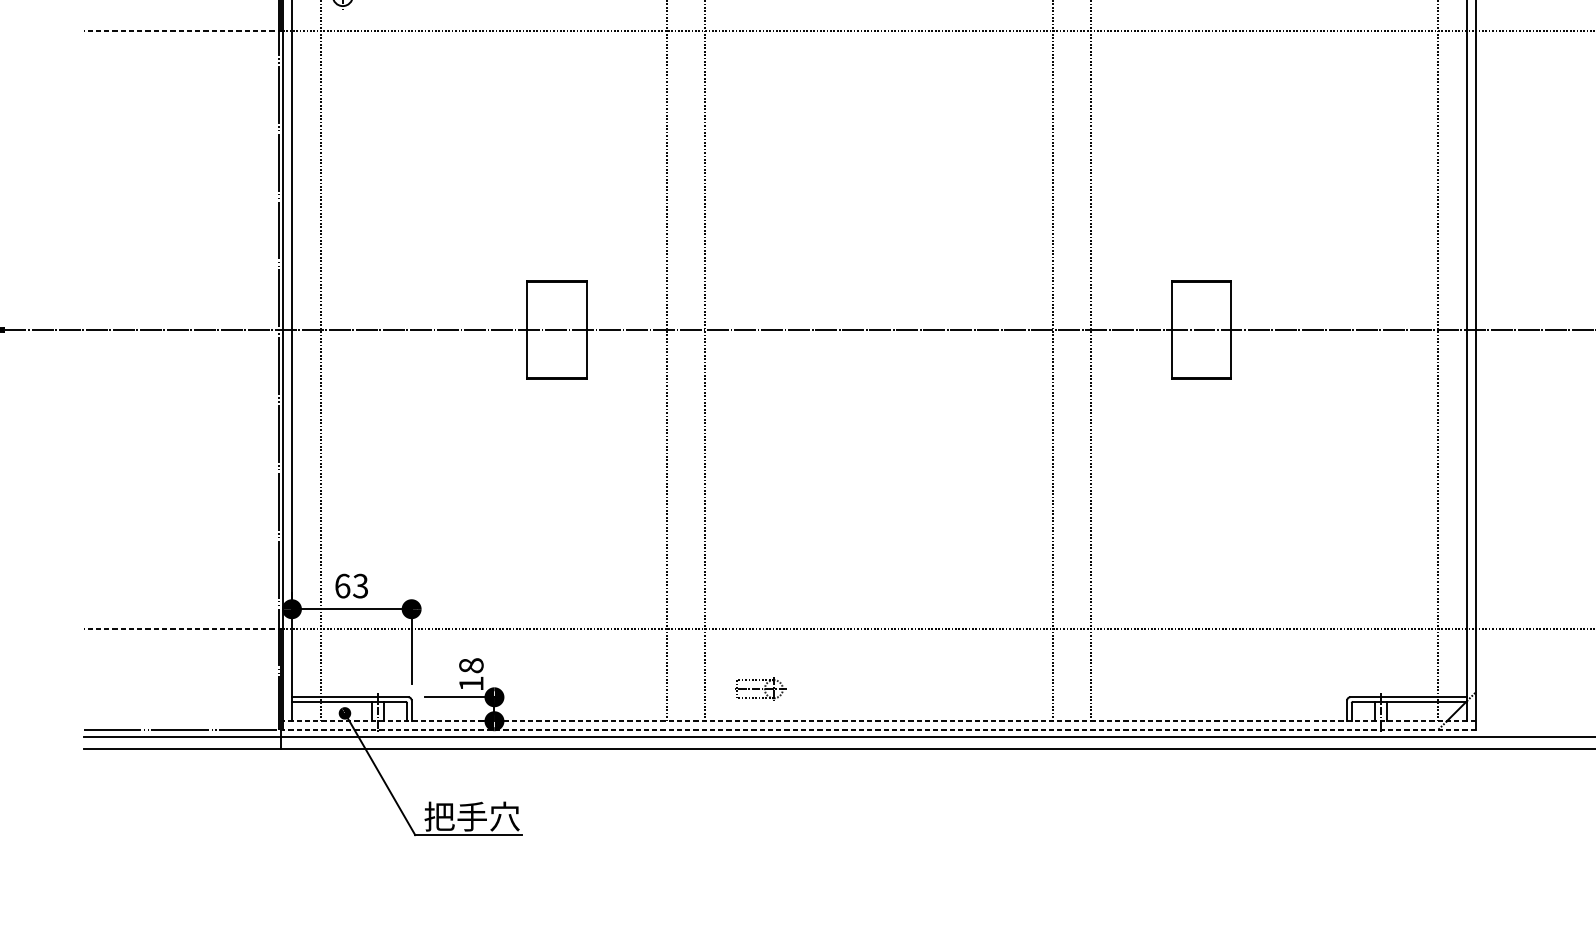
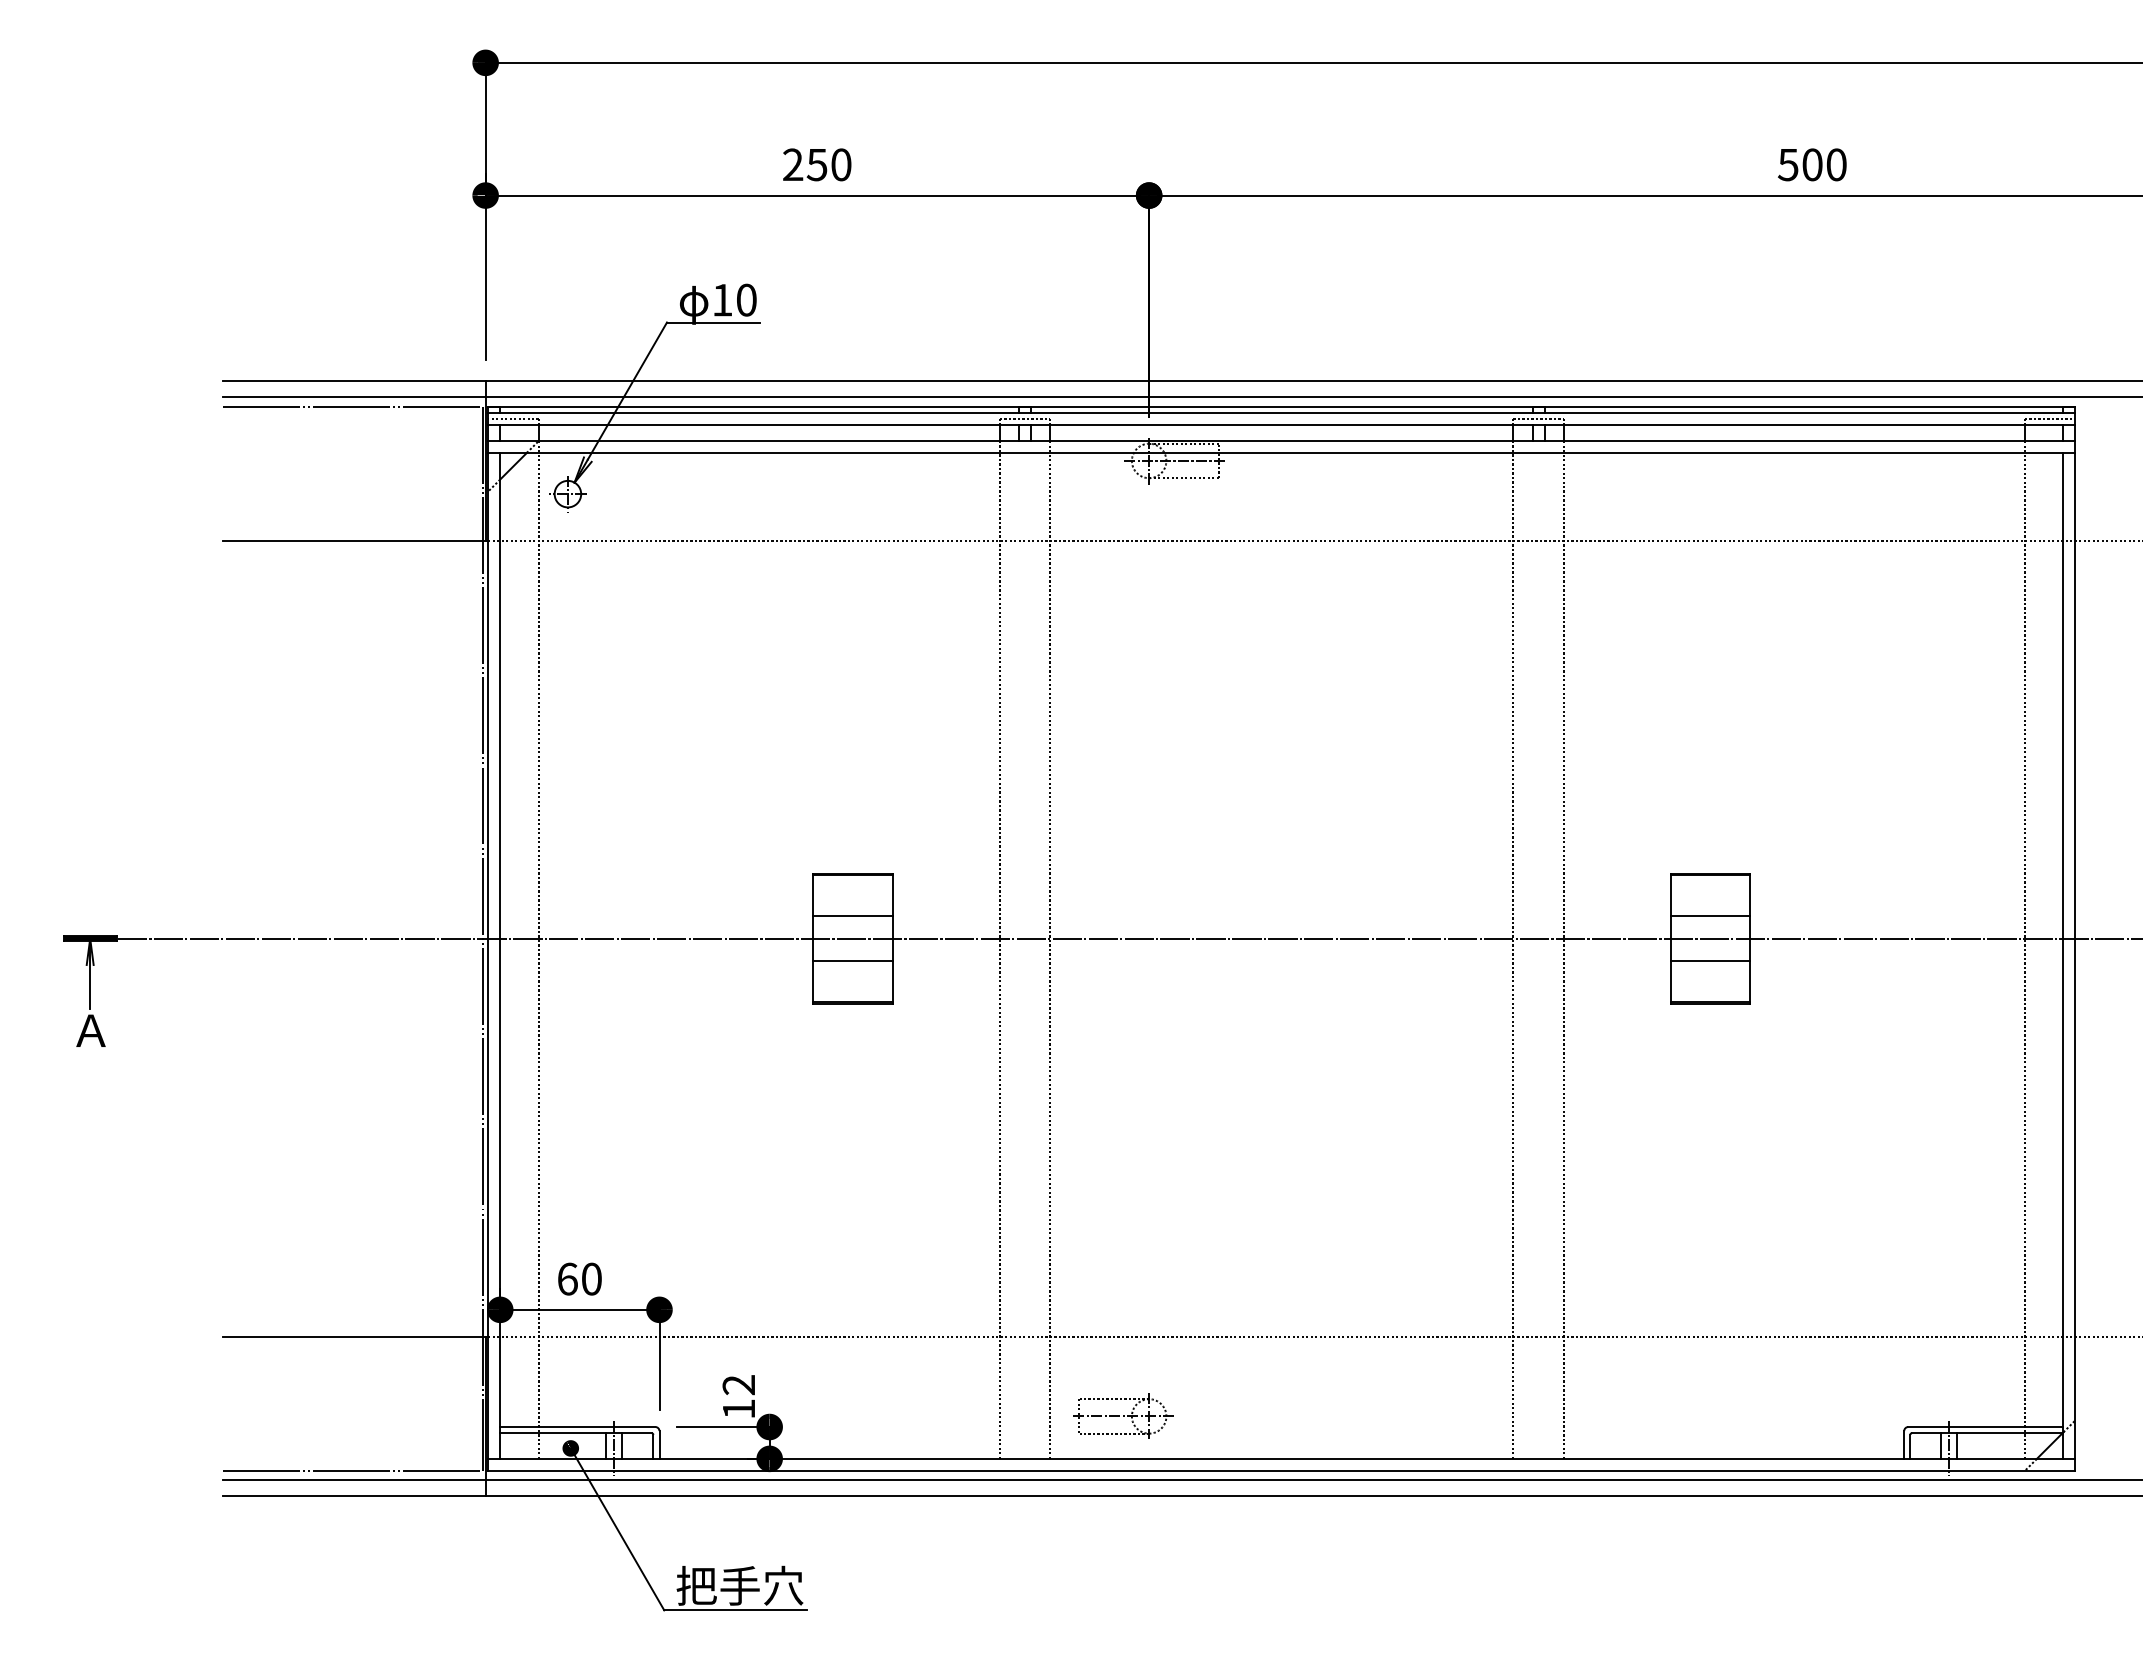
line: (183, 30) -> (355, 540), dashed -> solid
line: (557, 313) -> (853, 916), added
line: (1201, 313) -> (1710, 916), added
line: (557, 346) -> (853, 960), added
line: (1201, 346) -> (1710, 960), added
text: (360, 585) -> (591, 1278), 63 -> 60
line: (183, 629) -> (355, 1336), dashed -> solid
text: (471, 666) -> (738, 1385), 18 -> 12
part: (760, 688) -> (1123, 1415), size x1.43
line: (879, 720) -> (1281, 1458), dashed -> solid
line: (879, 729) -> (1281, 1470), dashed -> solid

